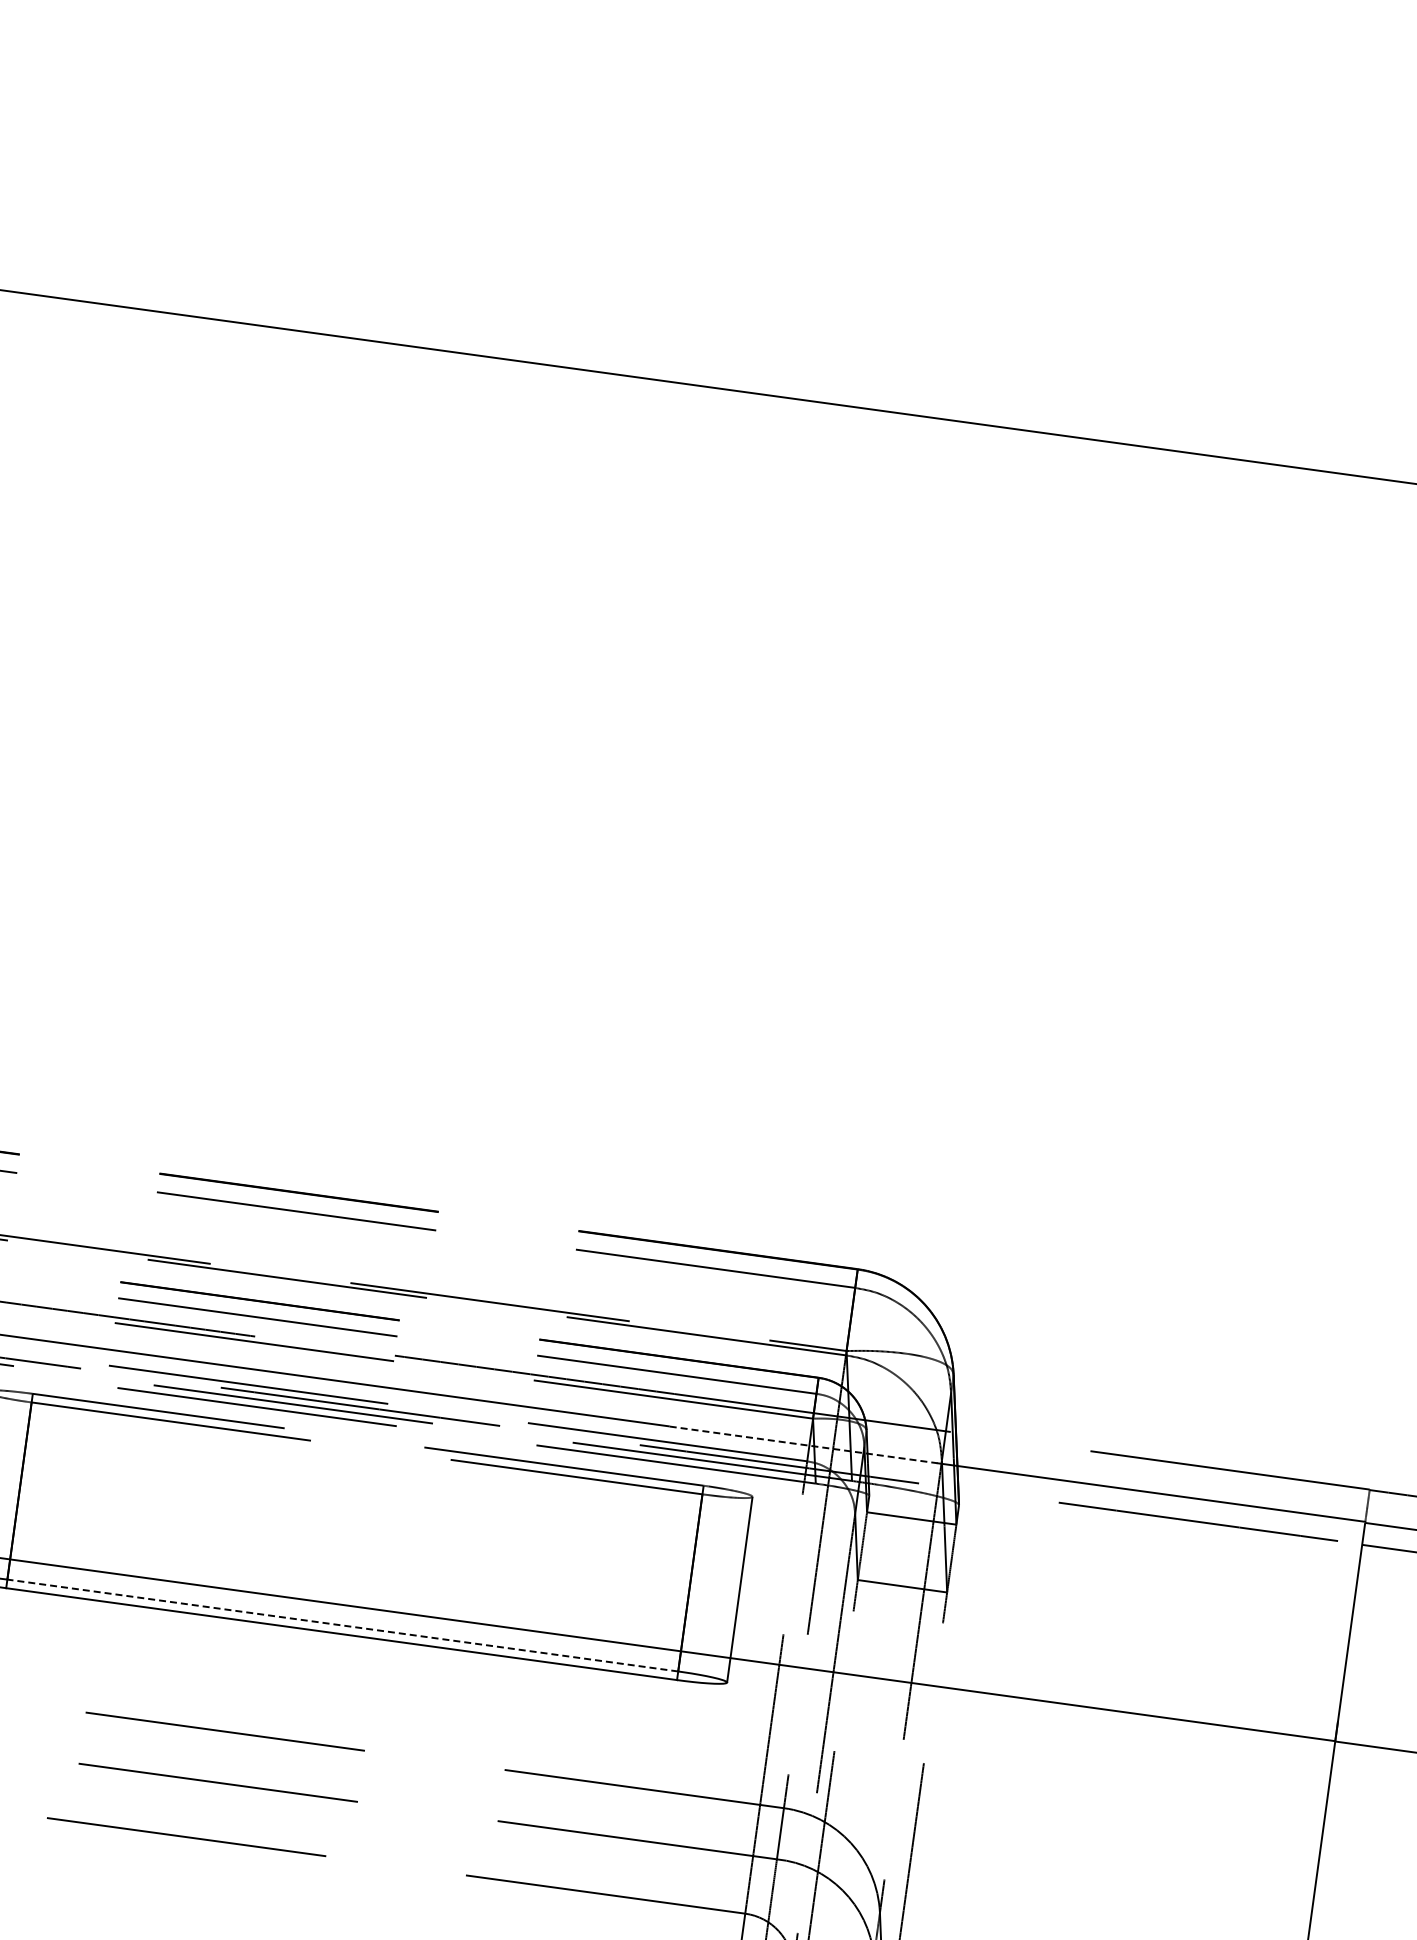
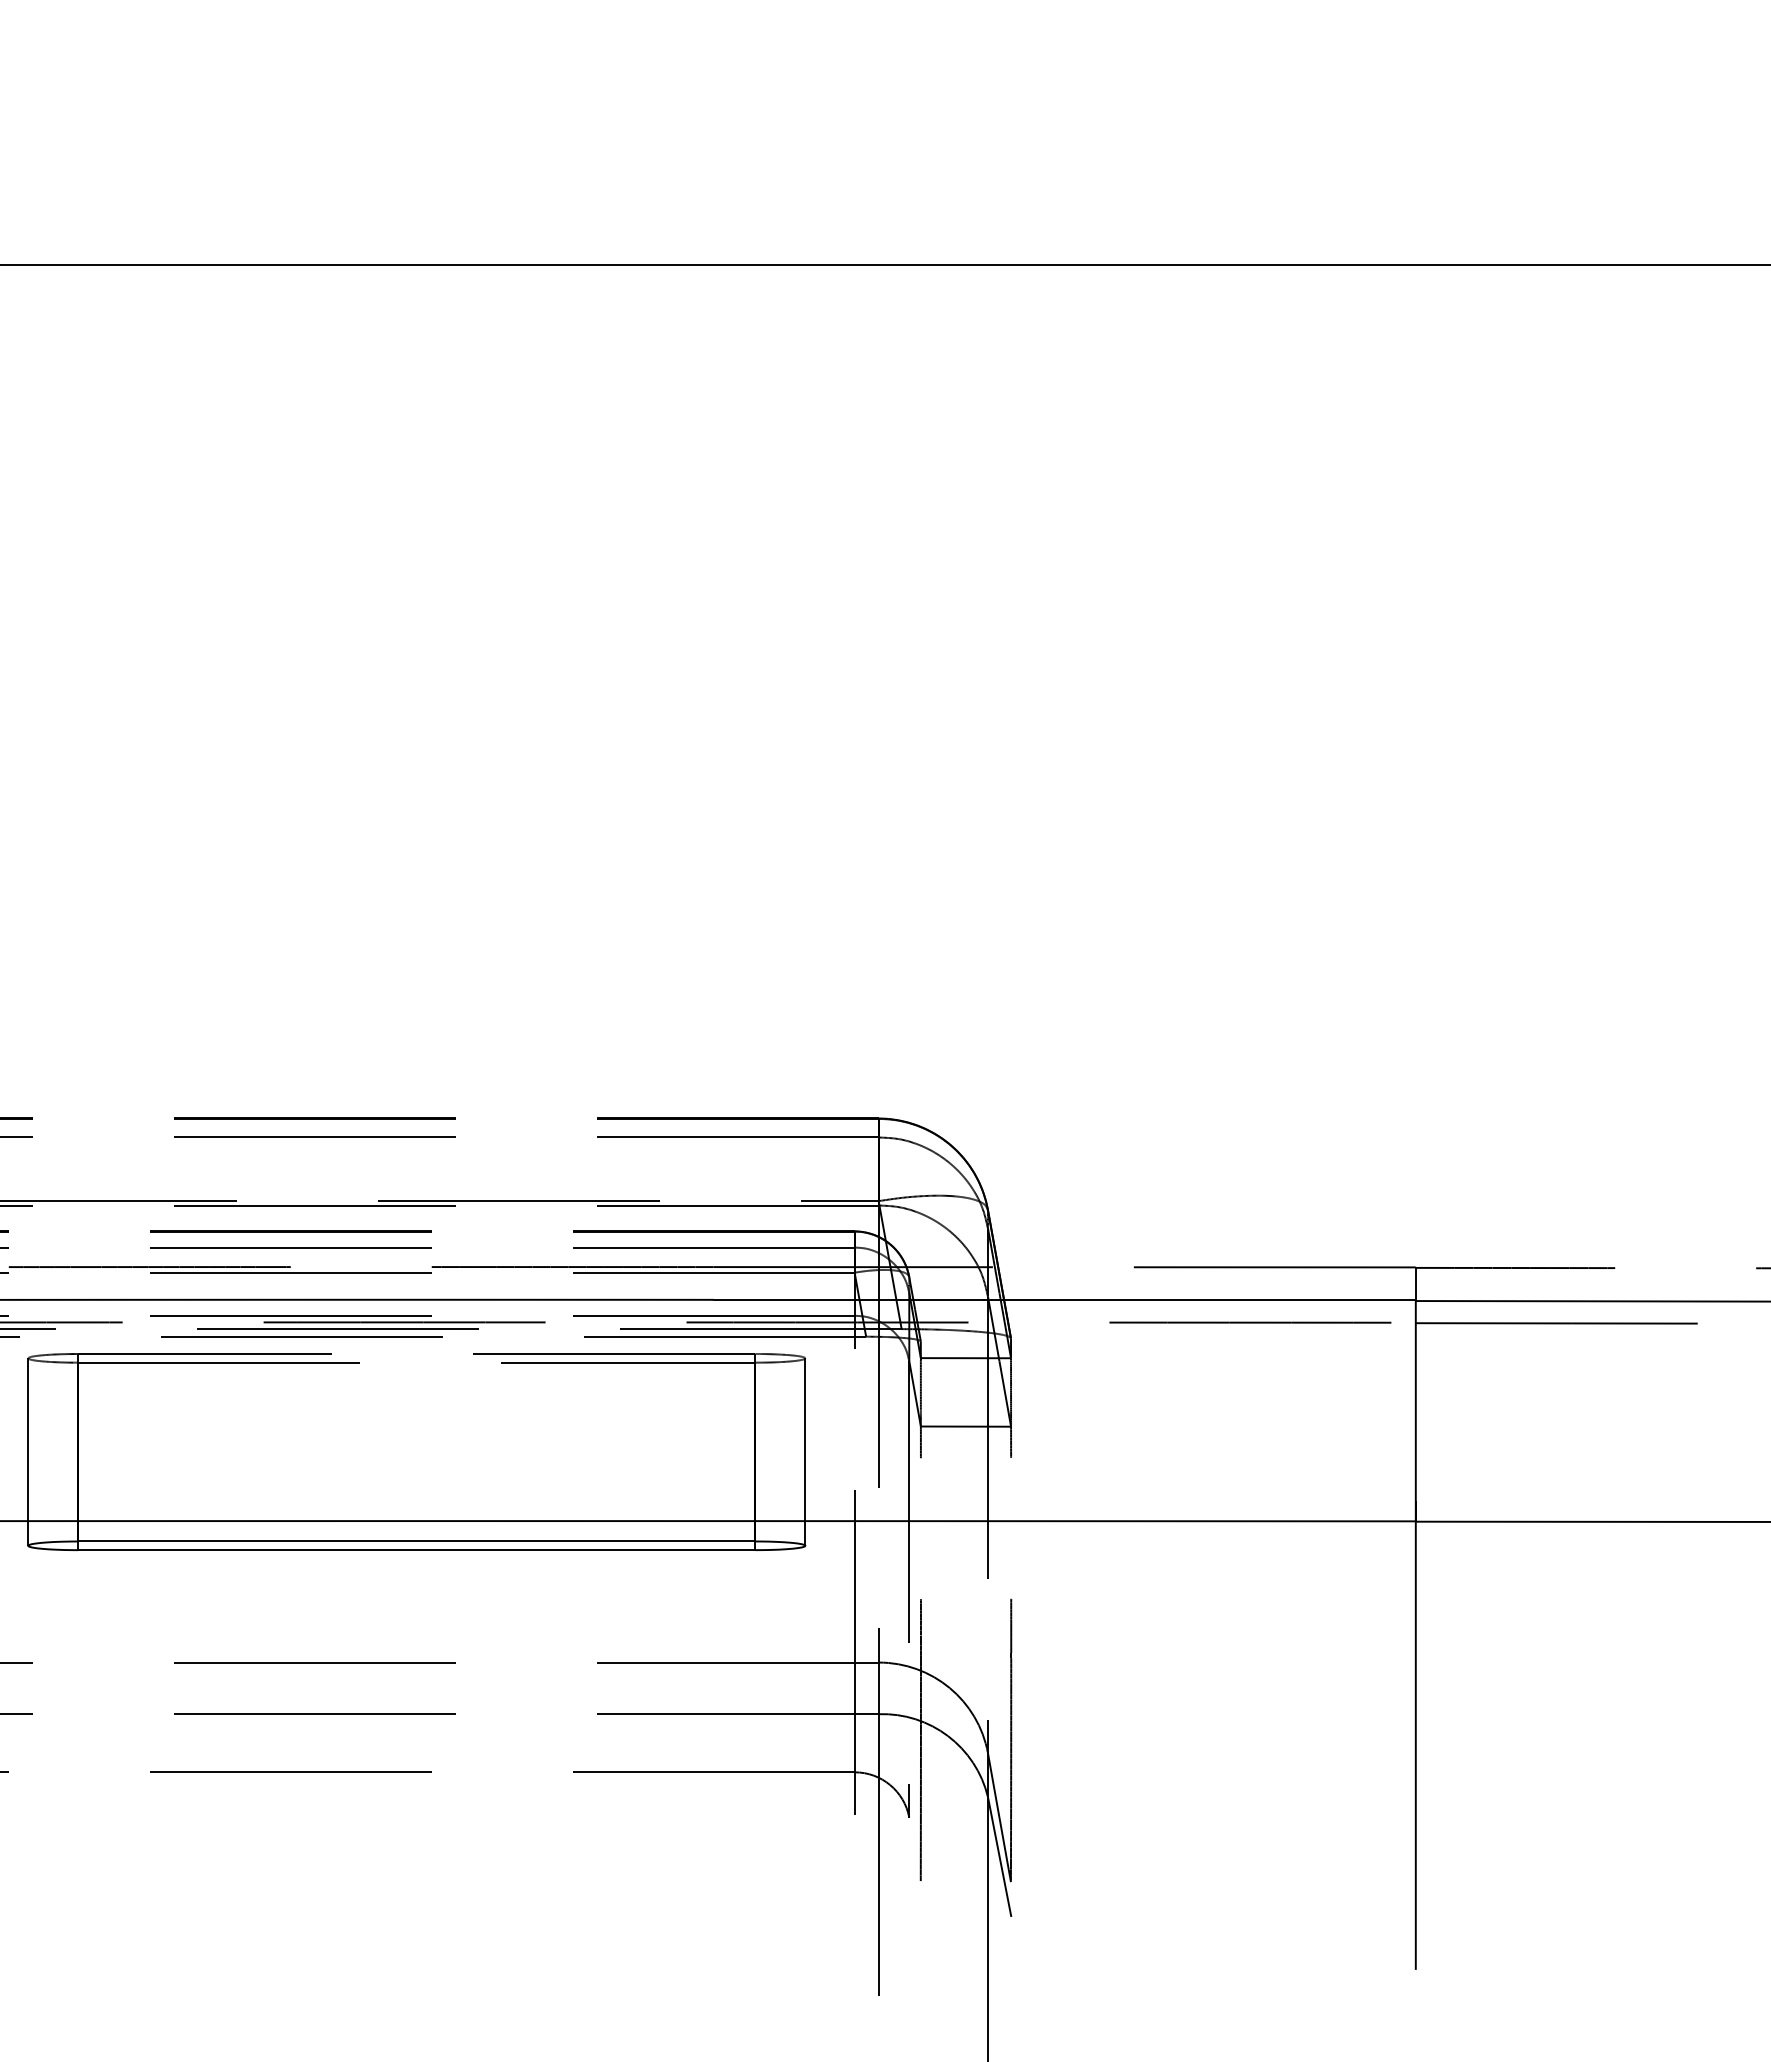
line: (804, 1444) -> (849, 1299), dashed -> solid
line: (342, 1625) -> (416, 1541), dashed -> solid

